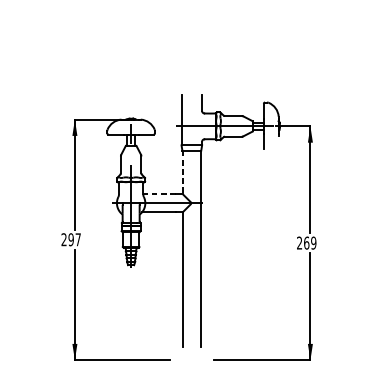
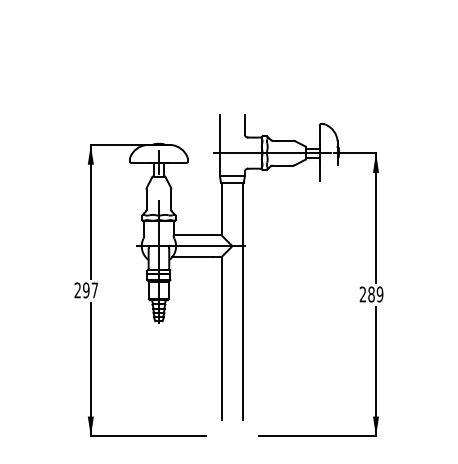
line: (182, 172) -> (221, 209), dashed -> solid
line: (159, 194) -> (193, 235), dashed -> solid
text: (306, 243) -> (371, 294), 269 -> 289

